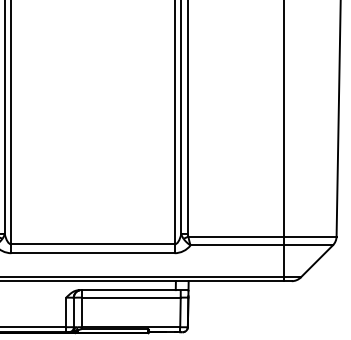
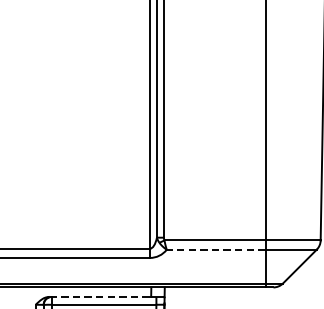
line: (237, 245) -> (216, 249), solid -> dashed
line: (128, 290) -> (101, 297), solid -> dashed

